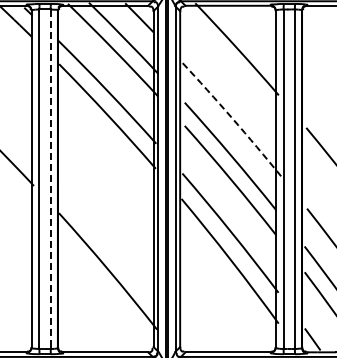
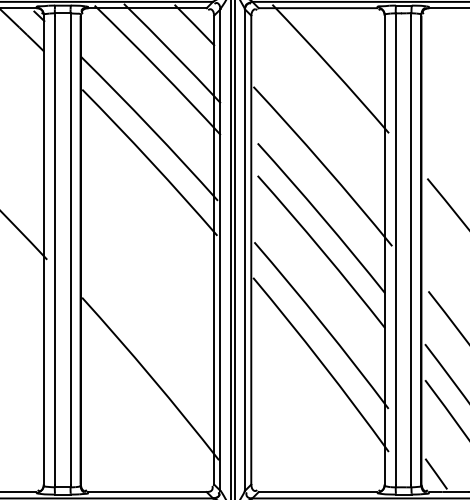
arc: (232, 118) -> (324, 165), dashed -> solid
line: (50, 178) -> (70, 249), dashed -> solid

